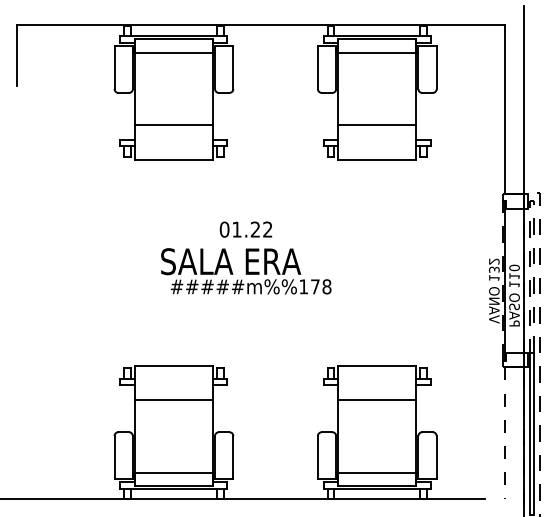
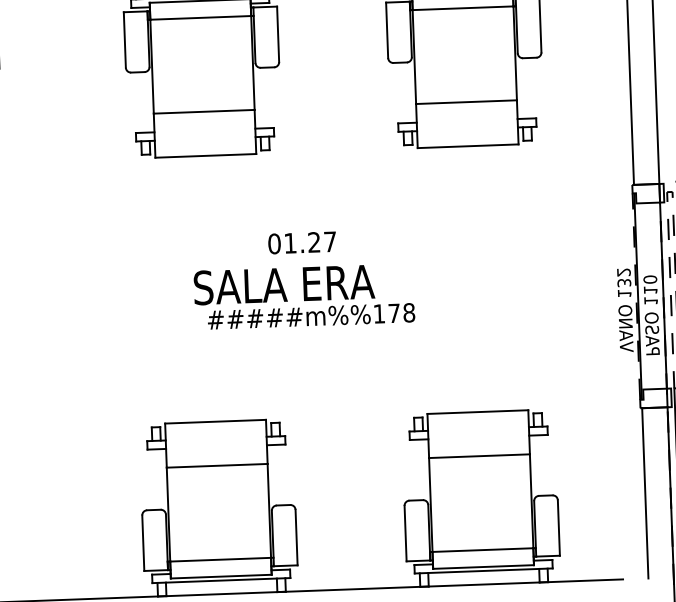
text: (267, 229) -> (329, 241), 01.22 -> 01.27
line: (504, 433) -> (645, 493), dashed -> solid

